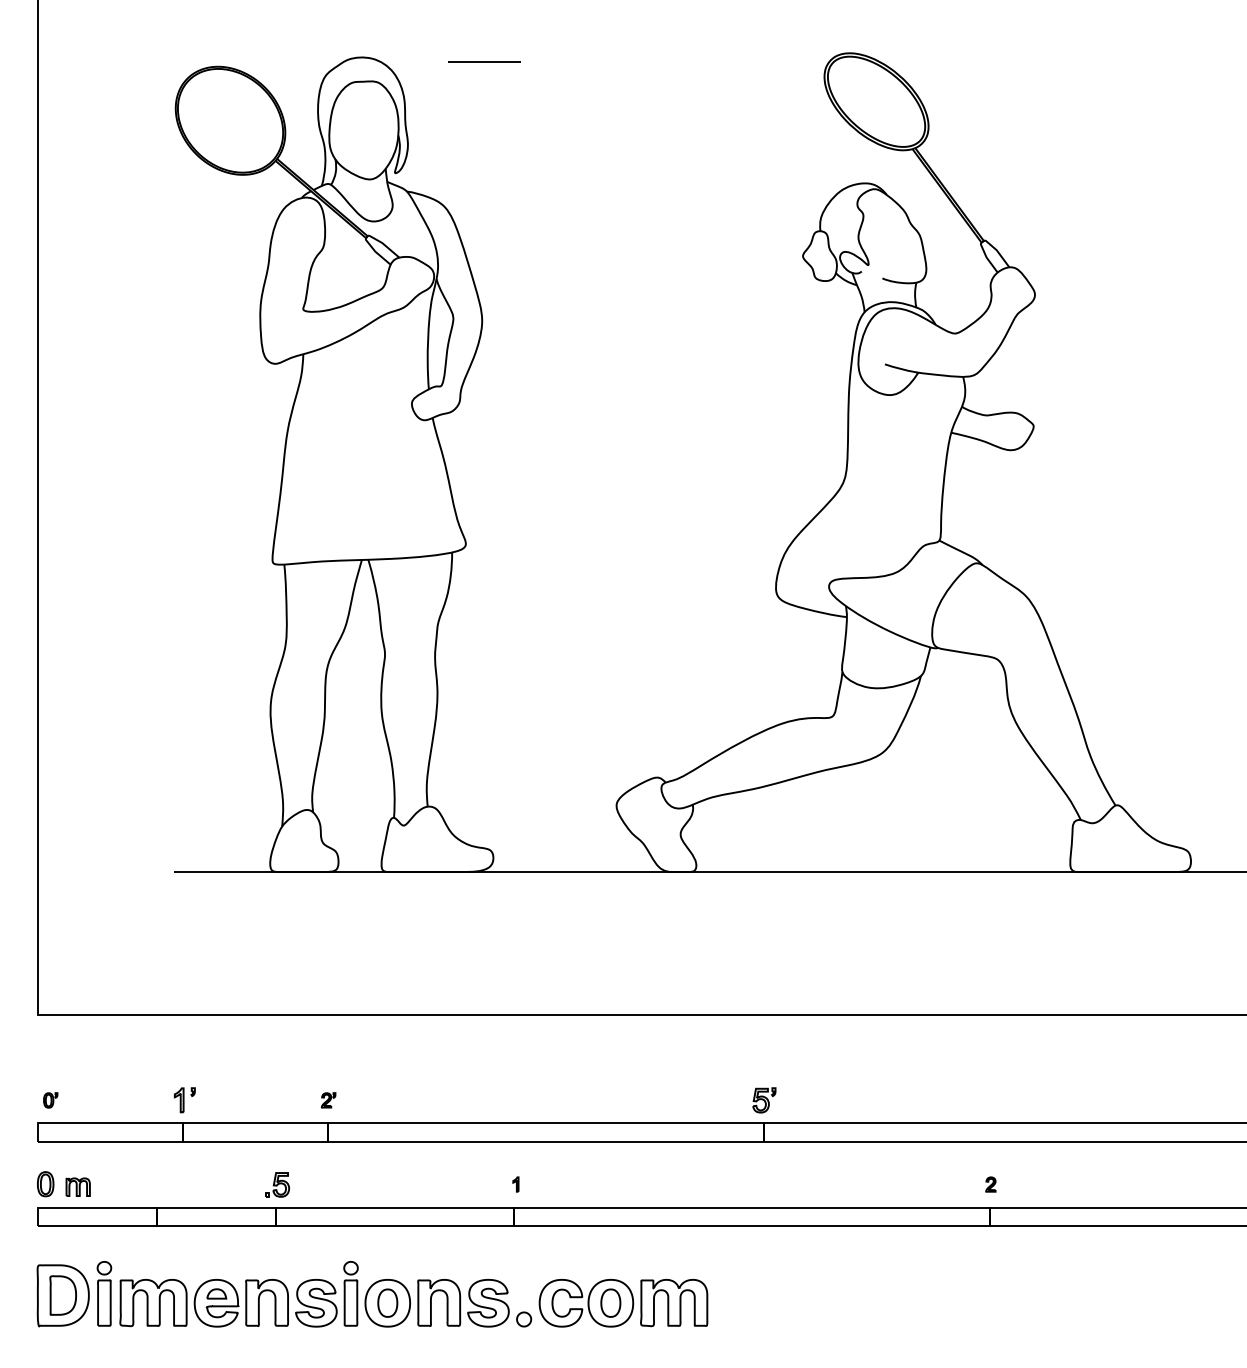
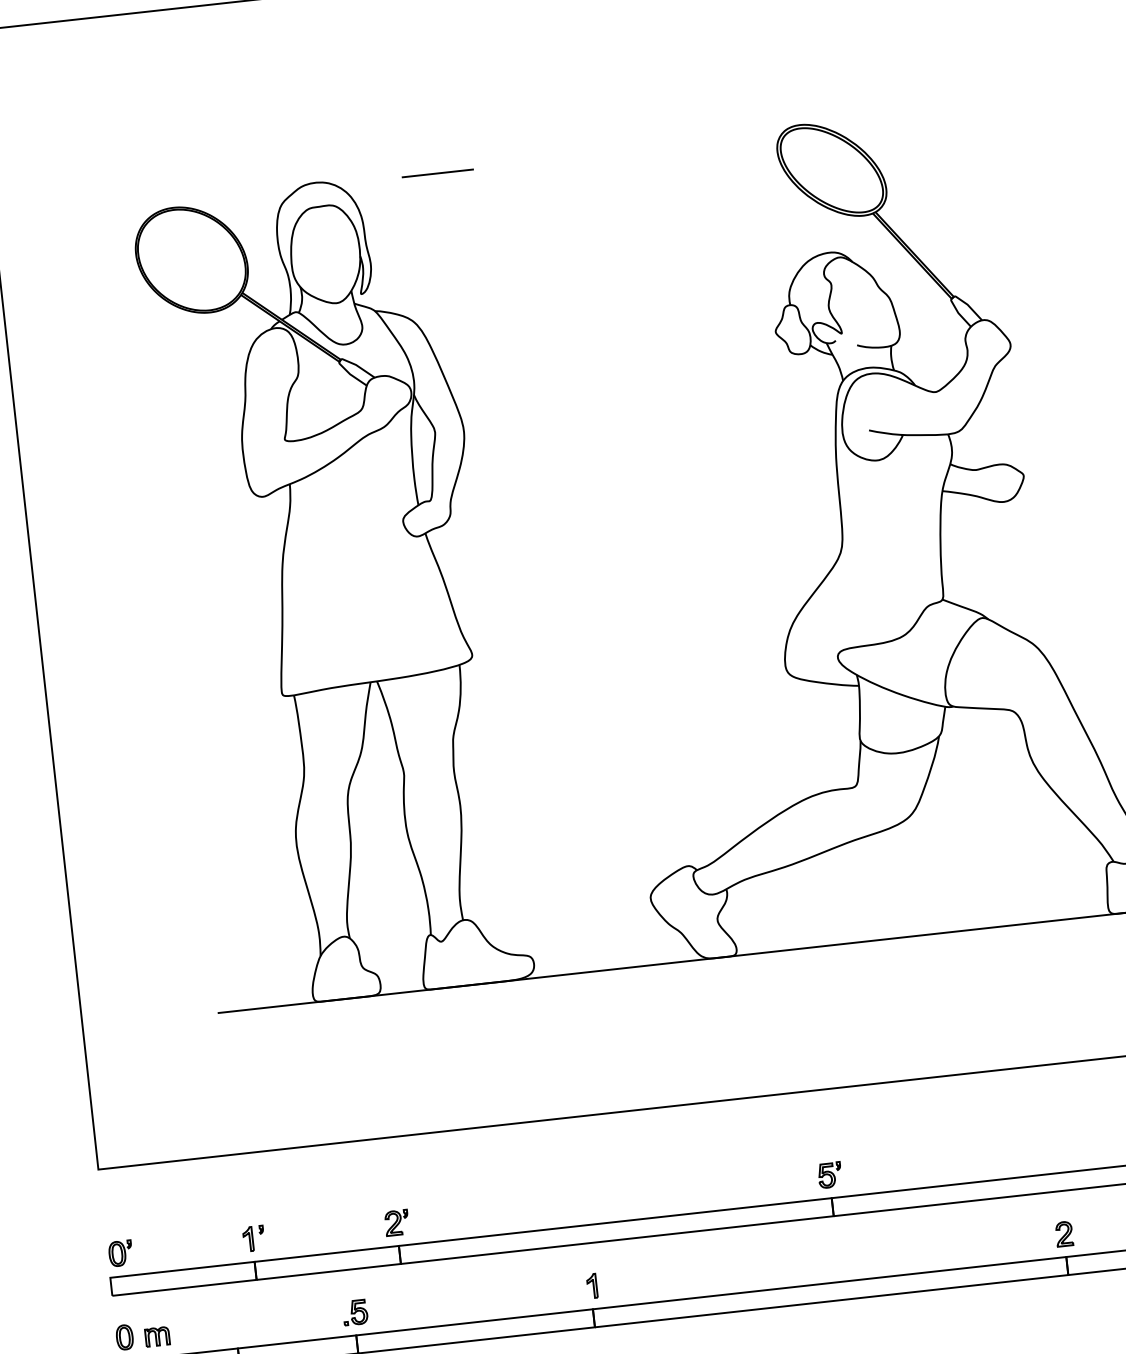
part: (50, 1100) -> (120, 1253), size x1.67
part: (328, 1100) -> (396, 1223), size x1.67
part: (515, 1184) -> (591, 1286), size x1.67
part: (990, 1184) -> (1063, 1234), size x1.67

